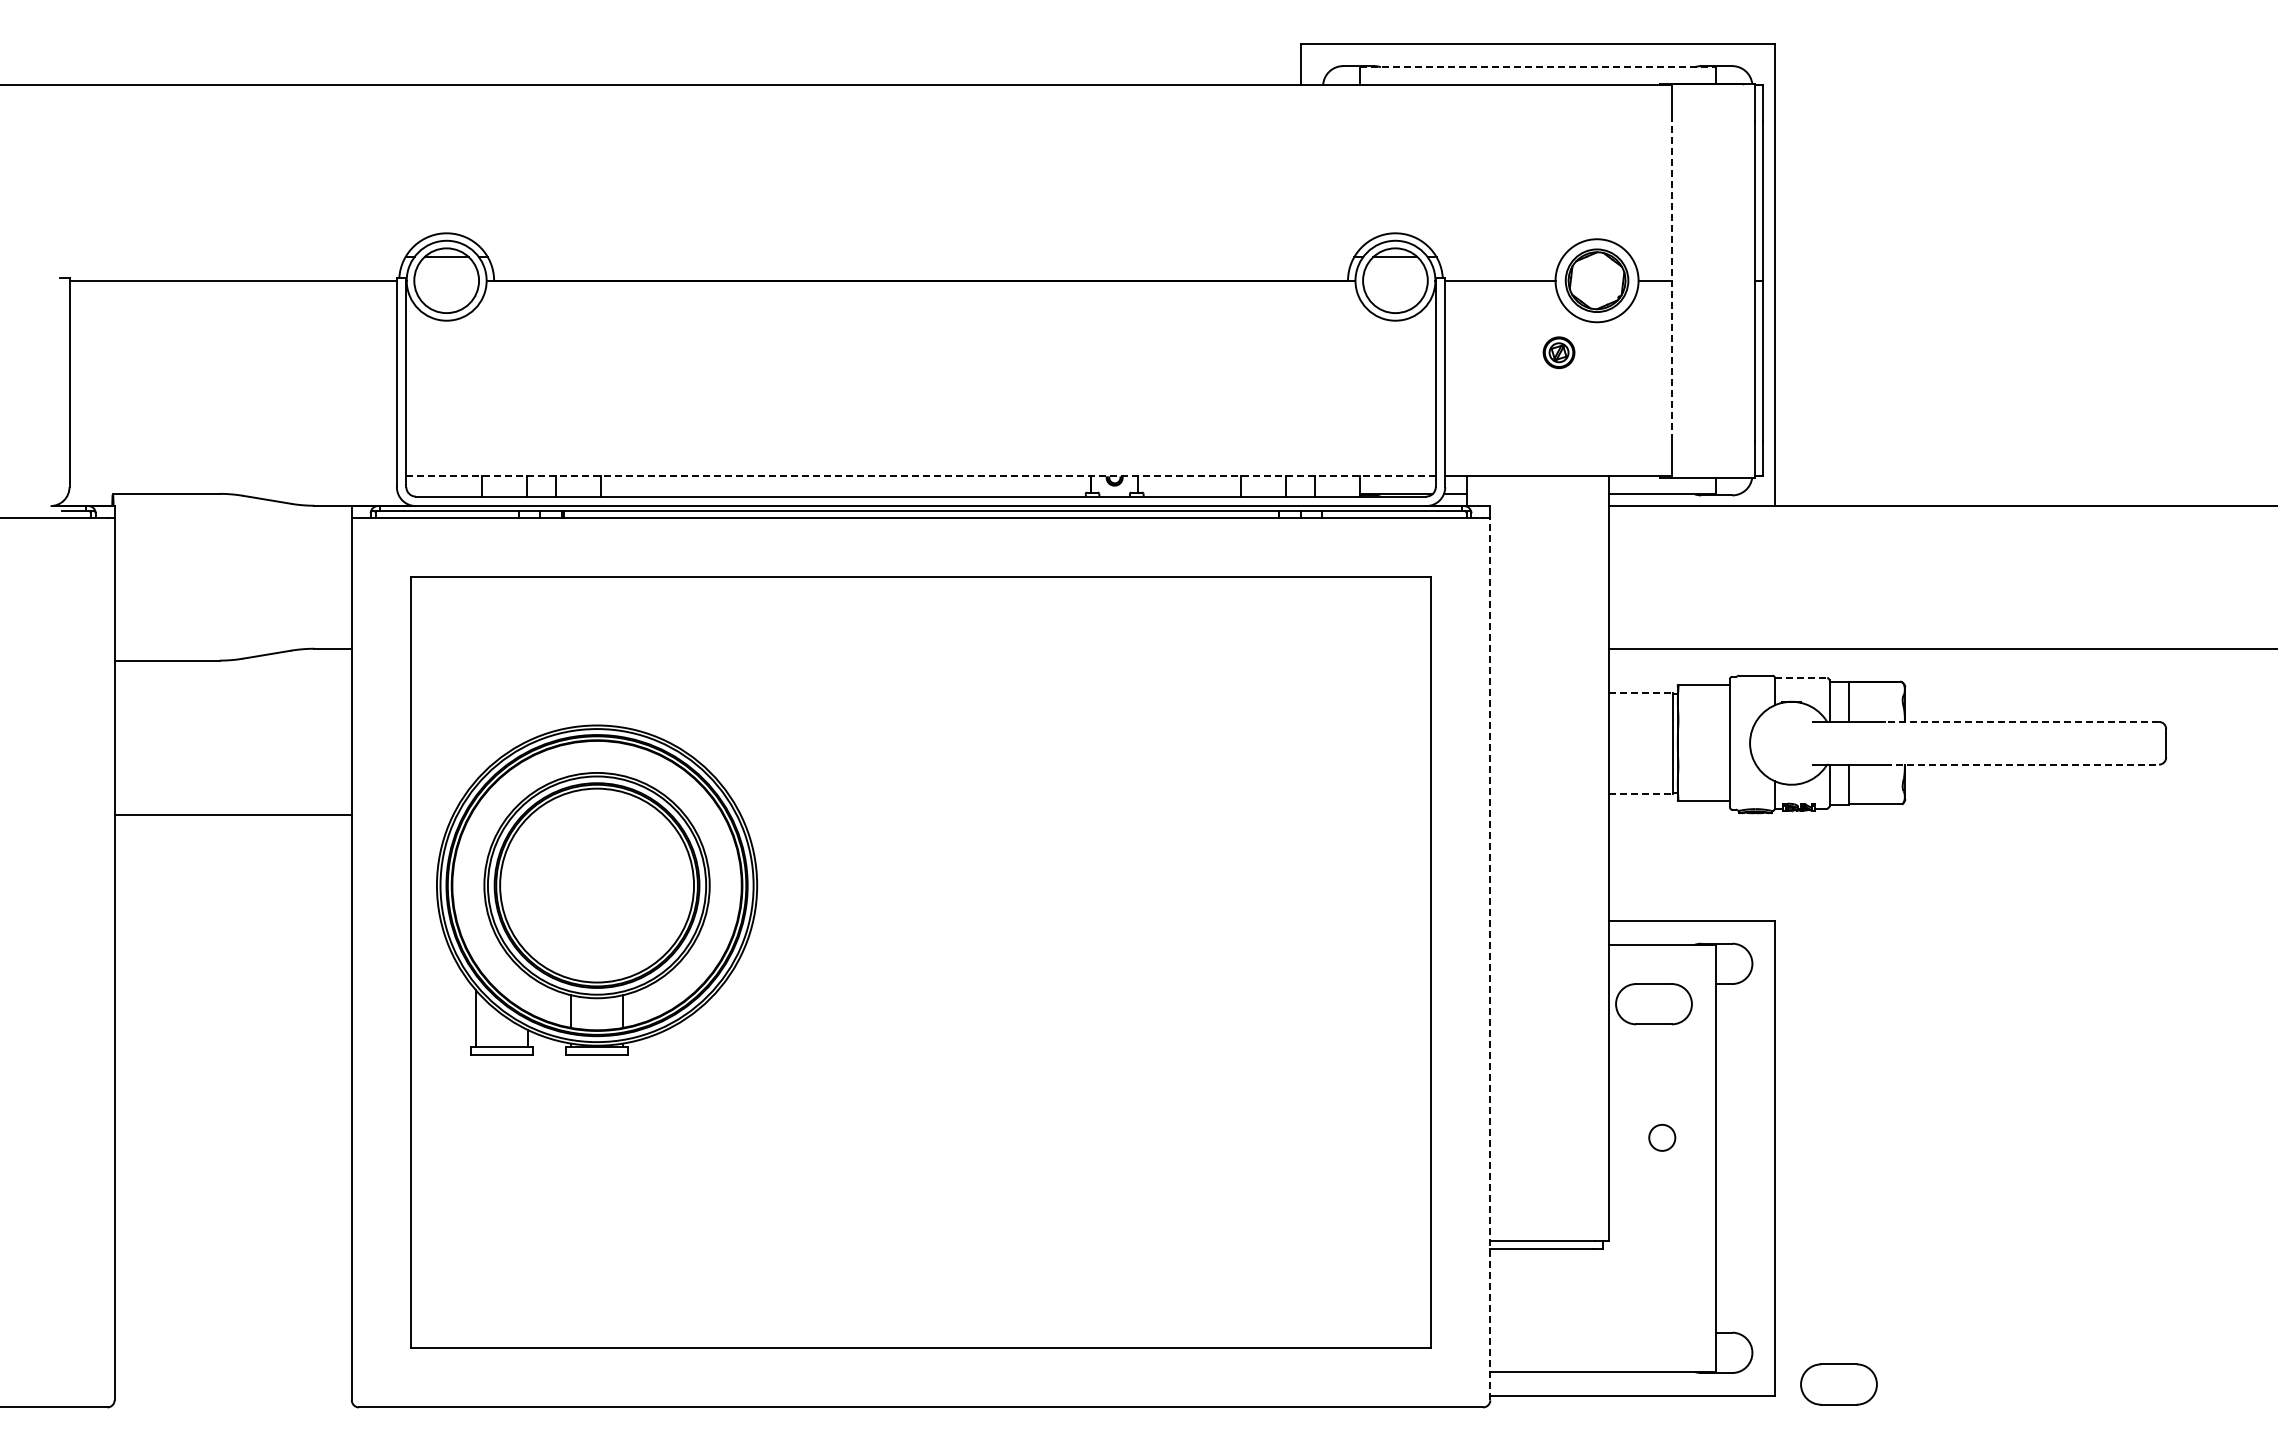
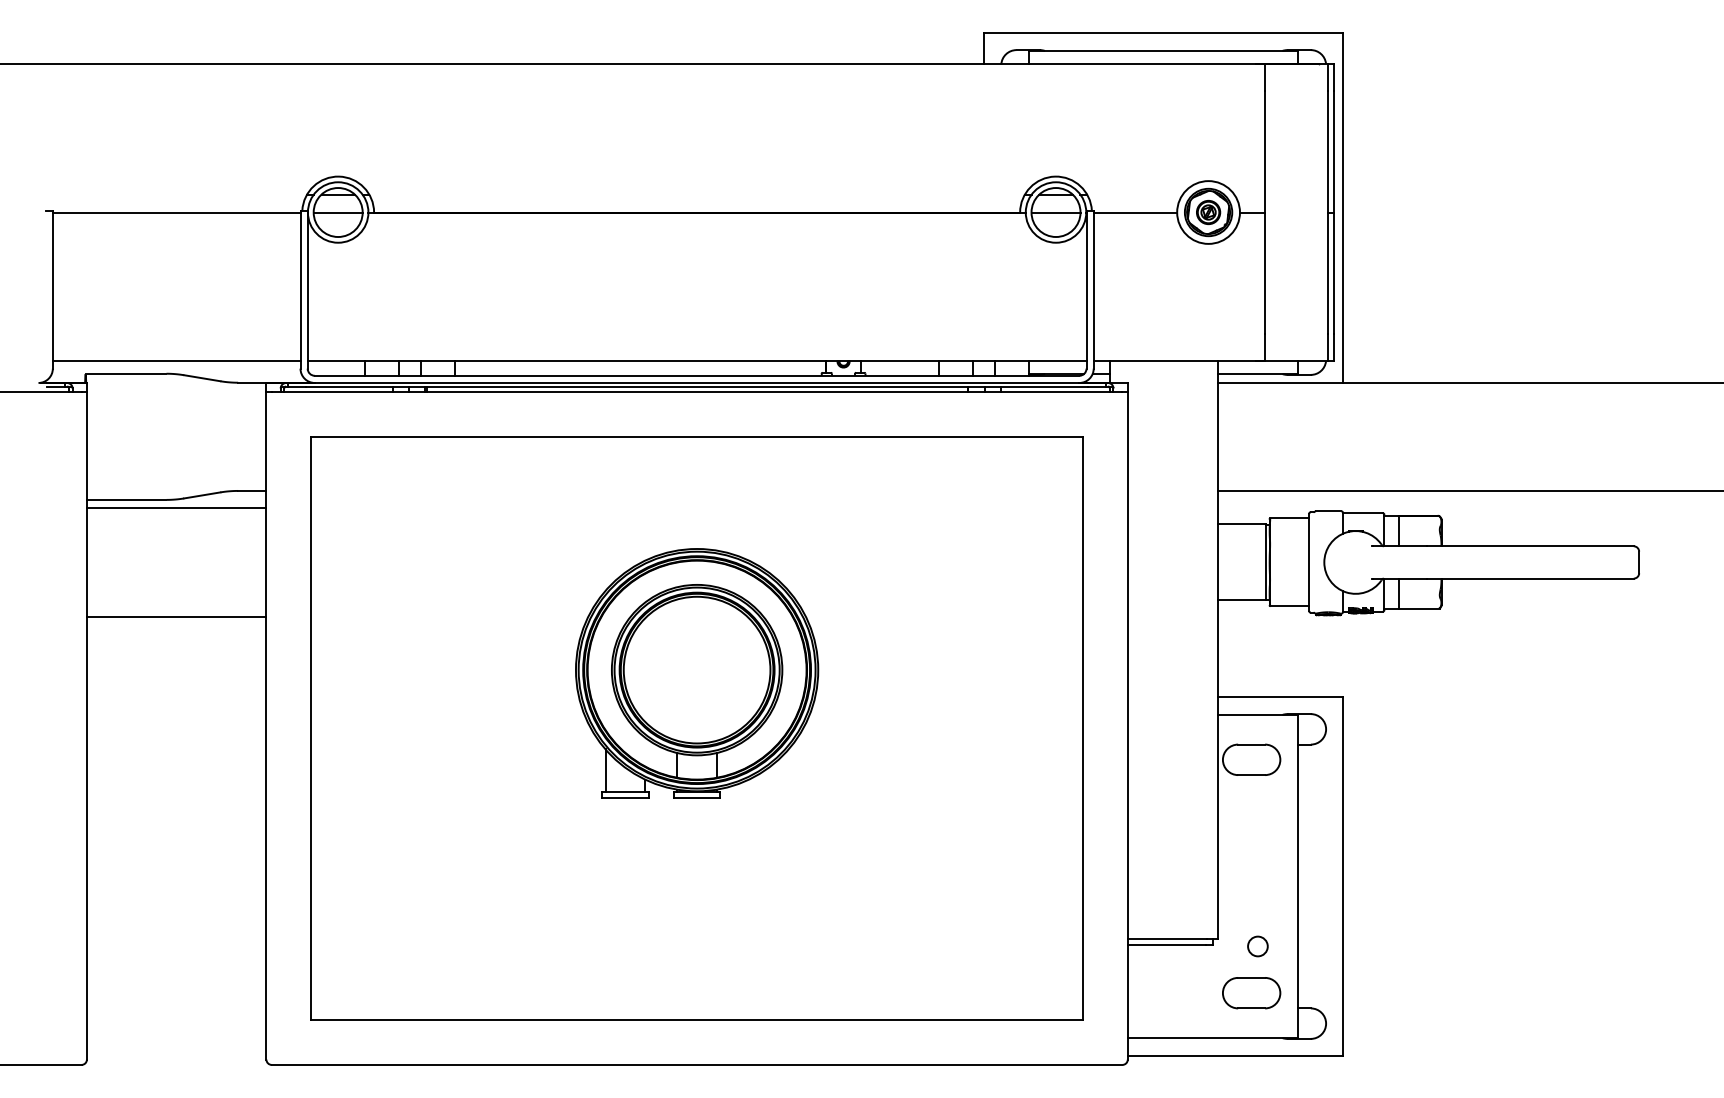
line: (1537, 67) -> (1163, 51), dashed -> solid
line: (446, 280) -> (338, 212), added
line: (1395, 280) -> (1056, 212), added
line: (1671, 280) -> (1264, 212), dashed -> solid
part: (1558, 352) -> (1208, 212), moved
line: (232, 476) -> (176, 360), added
line: (921, 476) -> (697, 360), dashed -> solid
line: (232, 671) -> (176, 508), added
line: (1801, 678) -> (1363, 513), dashed -> solid
line: (1641, 693) -> (1242, 524), dashed -> solid
line: (2022, 721) -> (1530, 545), dashed -> solid
line: (2022, 764) -> (1530, 578), dashed -> solid
line: (1641, 793) -> (1242, 600), dashed -> solid
part: (597, 889) -> (697, 673), moved
line: (1490, 958) -> (1127, 725), dashed -> solid
circle: (1662, 1137) -> (1258, 946), moved
part: (1838, 1384) -> (1251, 993), moved

